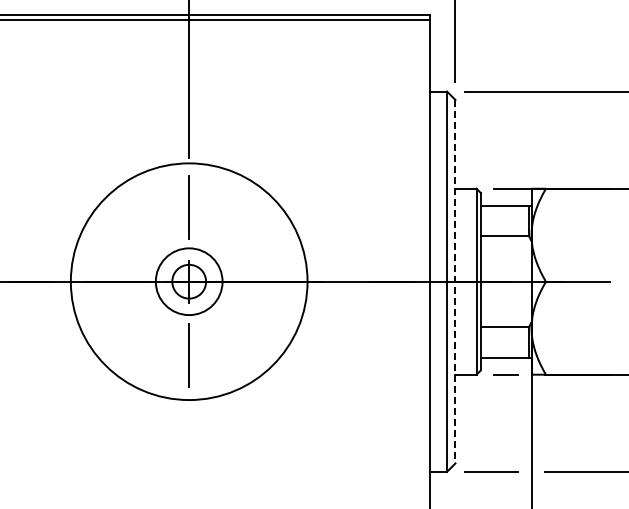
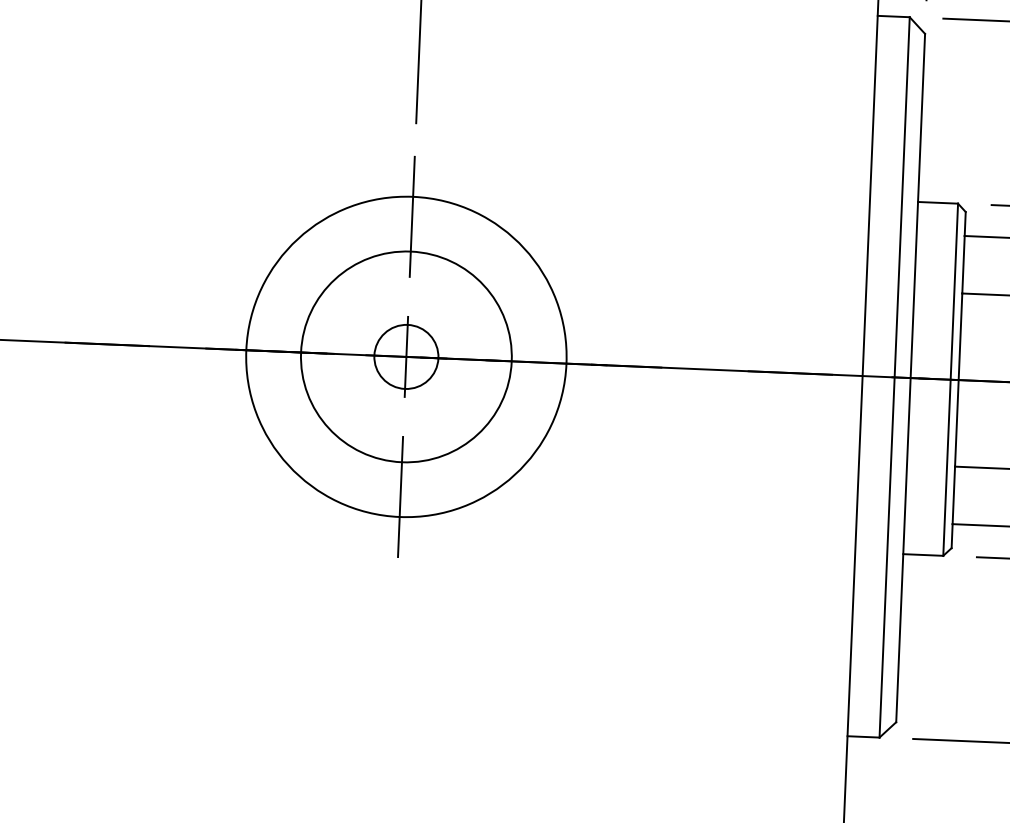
circle: (188, 281) -> (405, 356), size x0.71
circle: (188, 281) -> (405, 356), size x1.67
line: (455, 281) -> (910, 377), dashed -> solid

